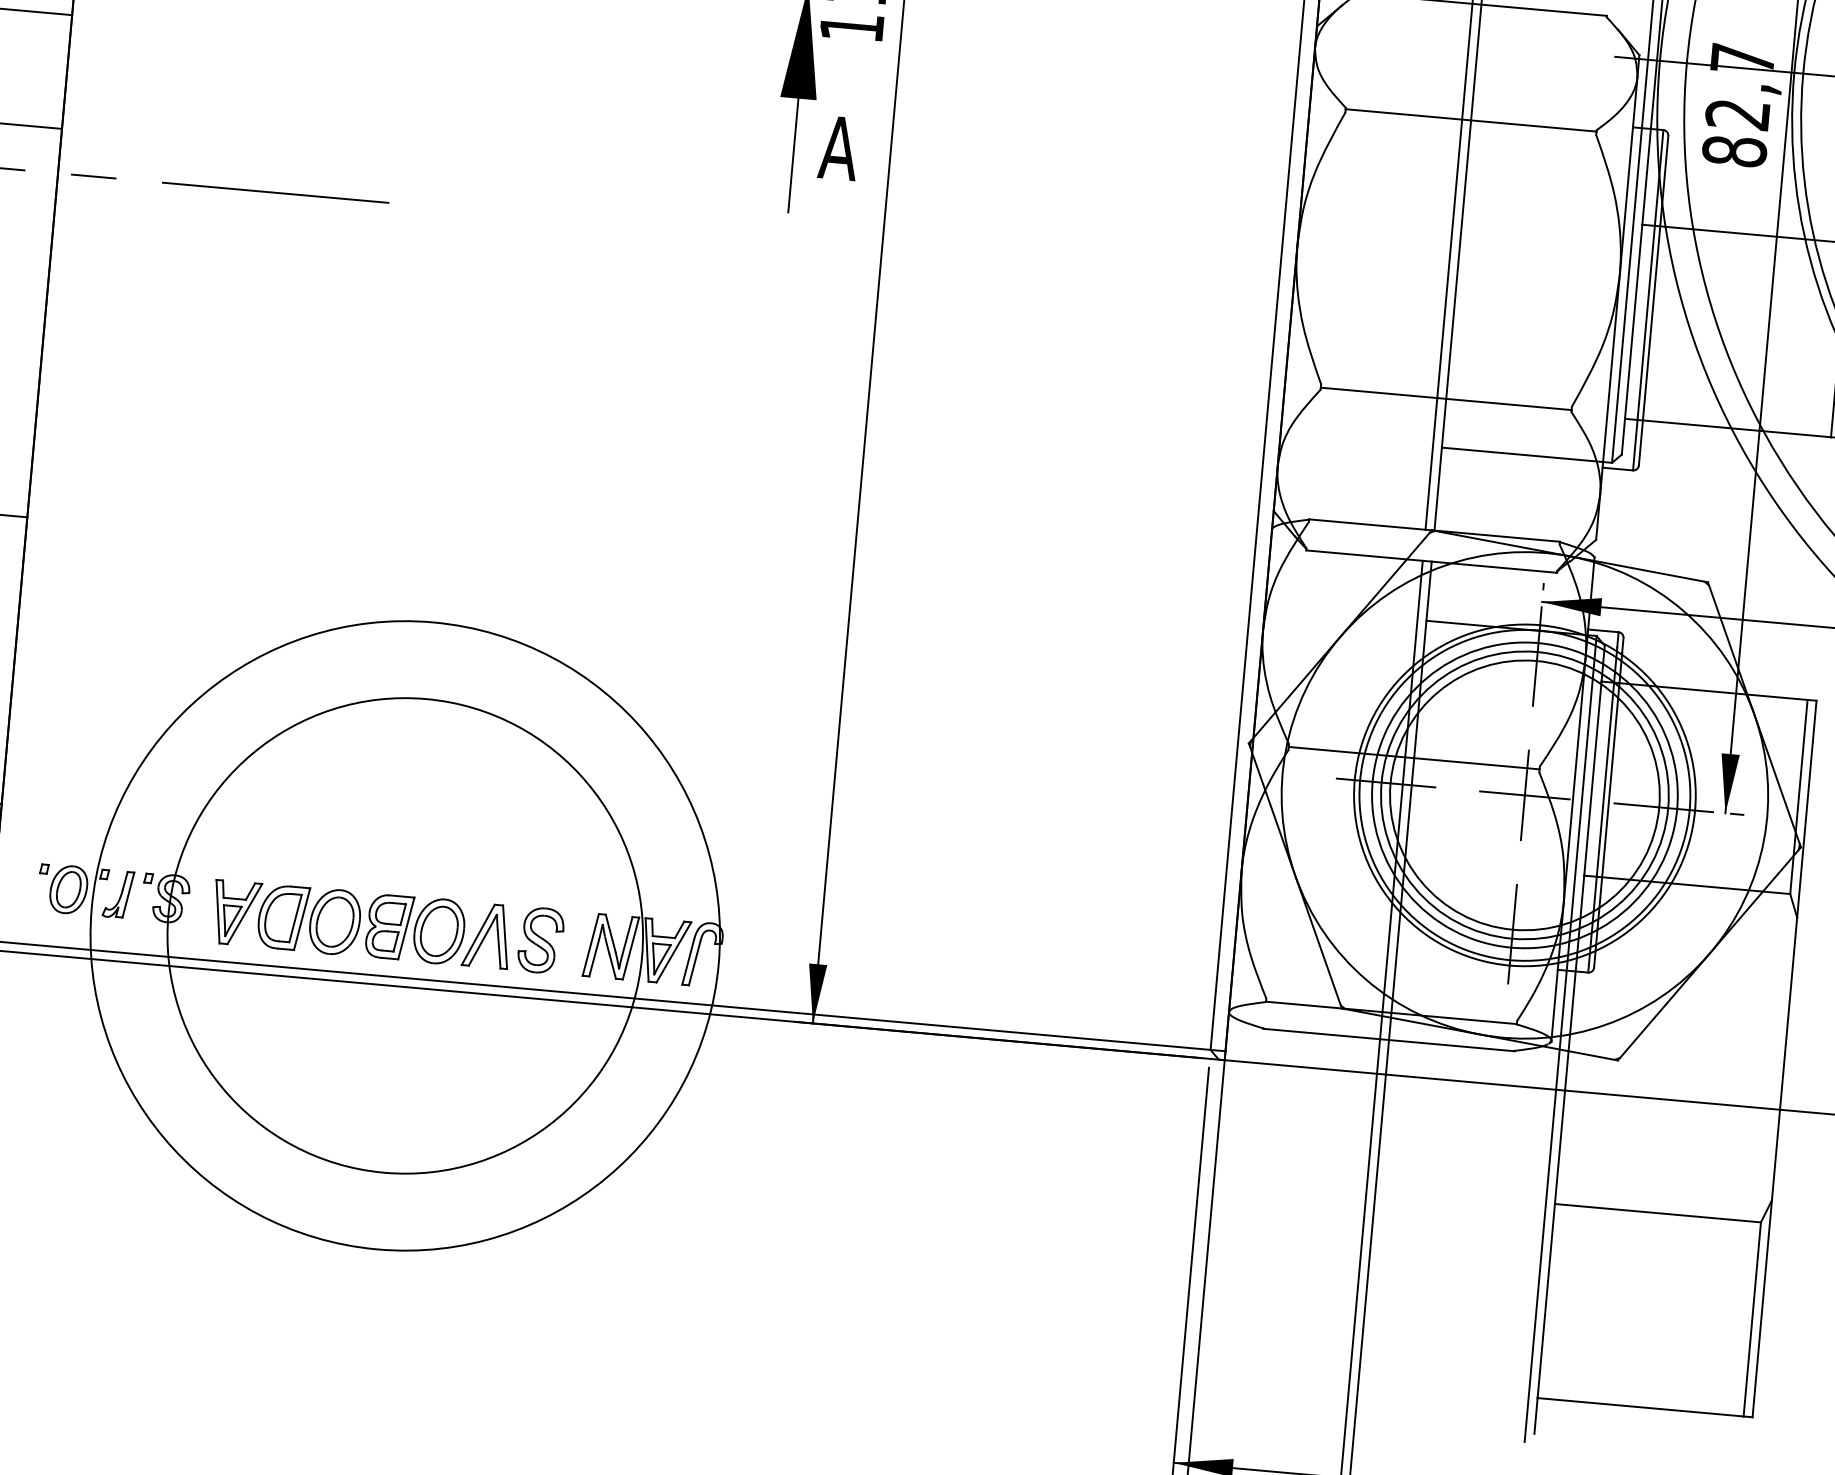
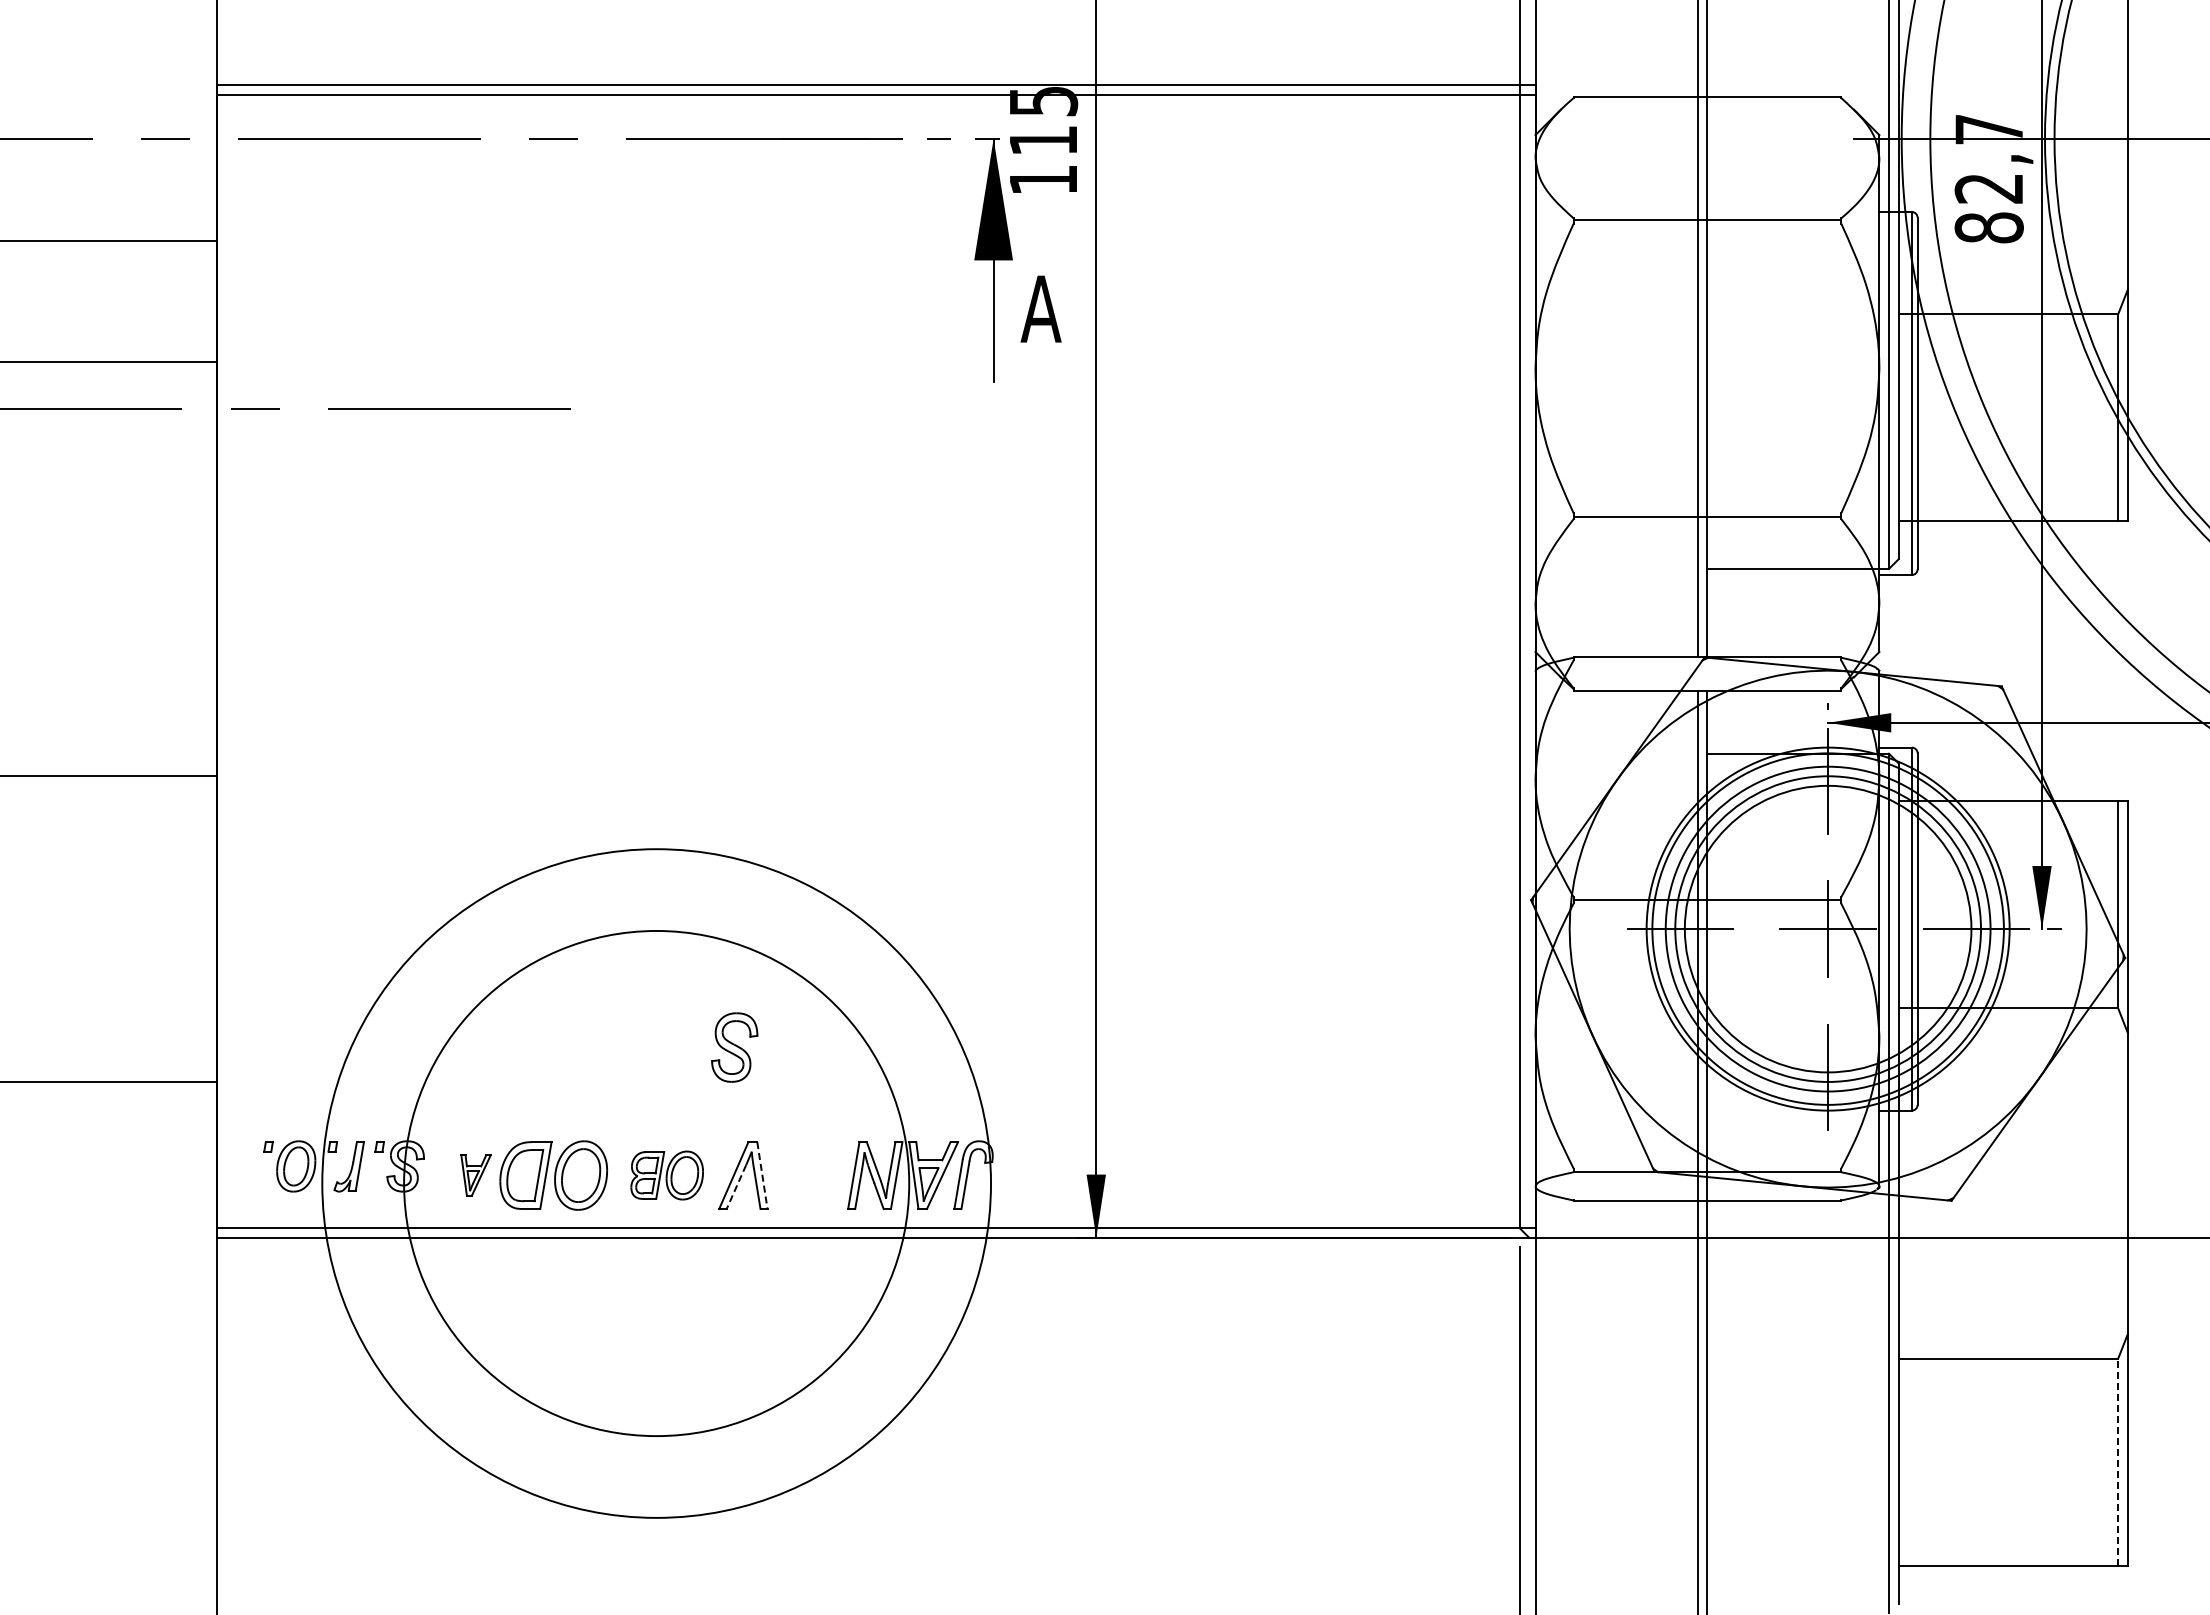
part: (236, 913) -> (475, 1175), size x0.6
part: (416, 929) -> (667, 1175), size x0.7
line: (505, 937) -> (762, 1175), solid -> dashed
part: (540, 940) -> (734, 1047), moved
line: (479, 946) -> (736, 1187), solid -> dashed
line: (1752, 1319) -> (2118, 1462), solid -> dashed

